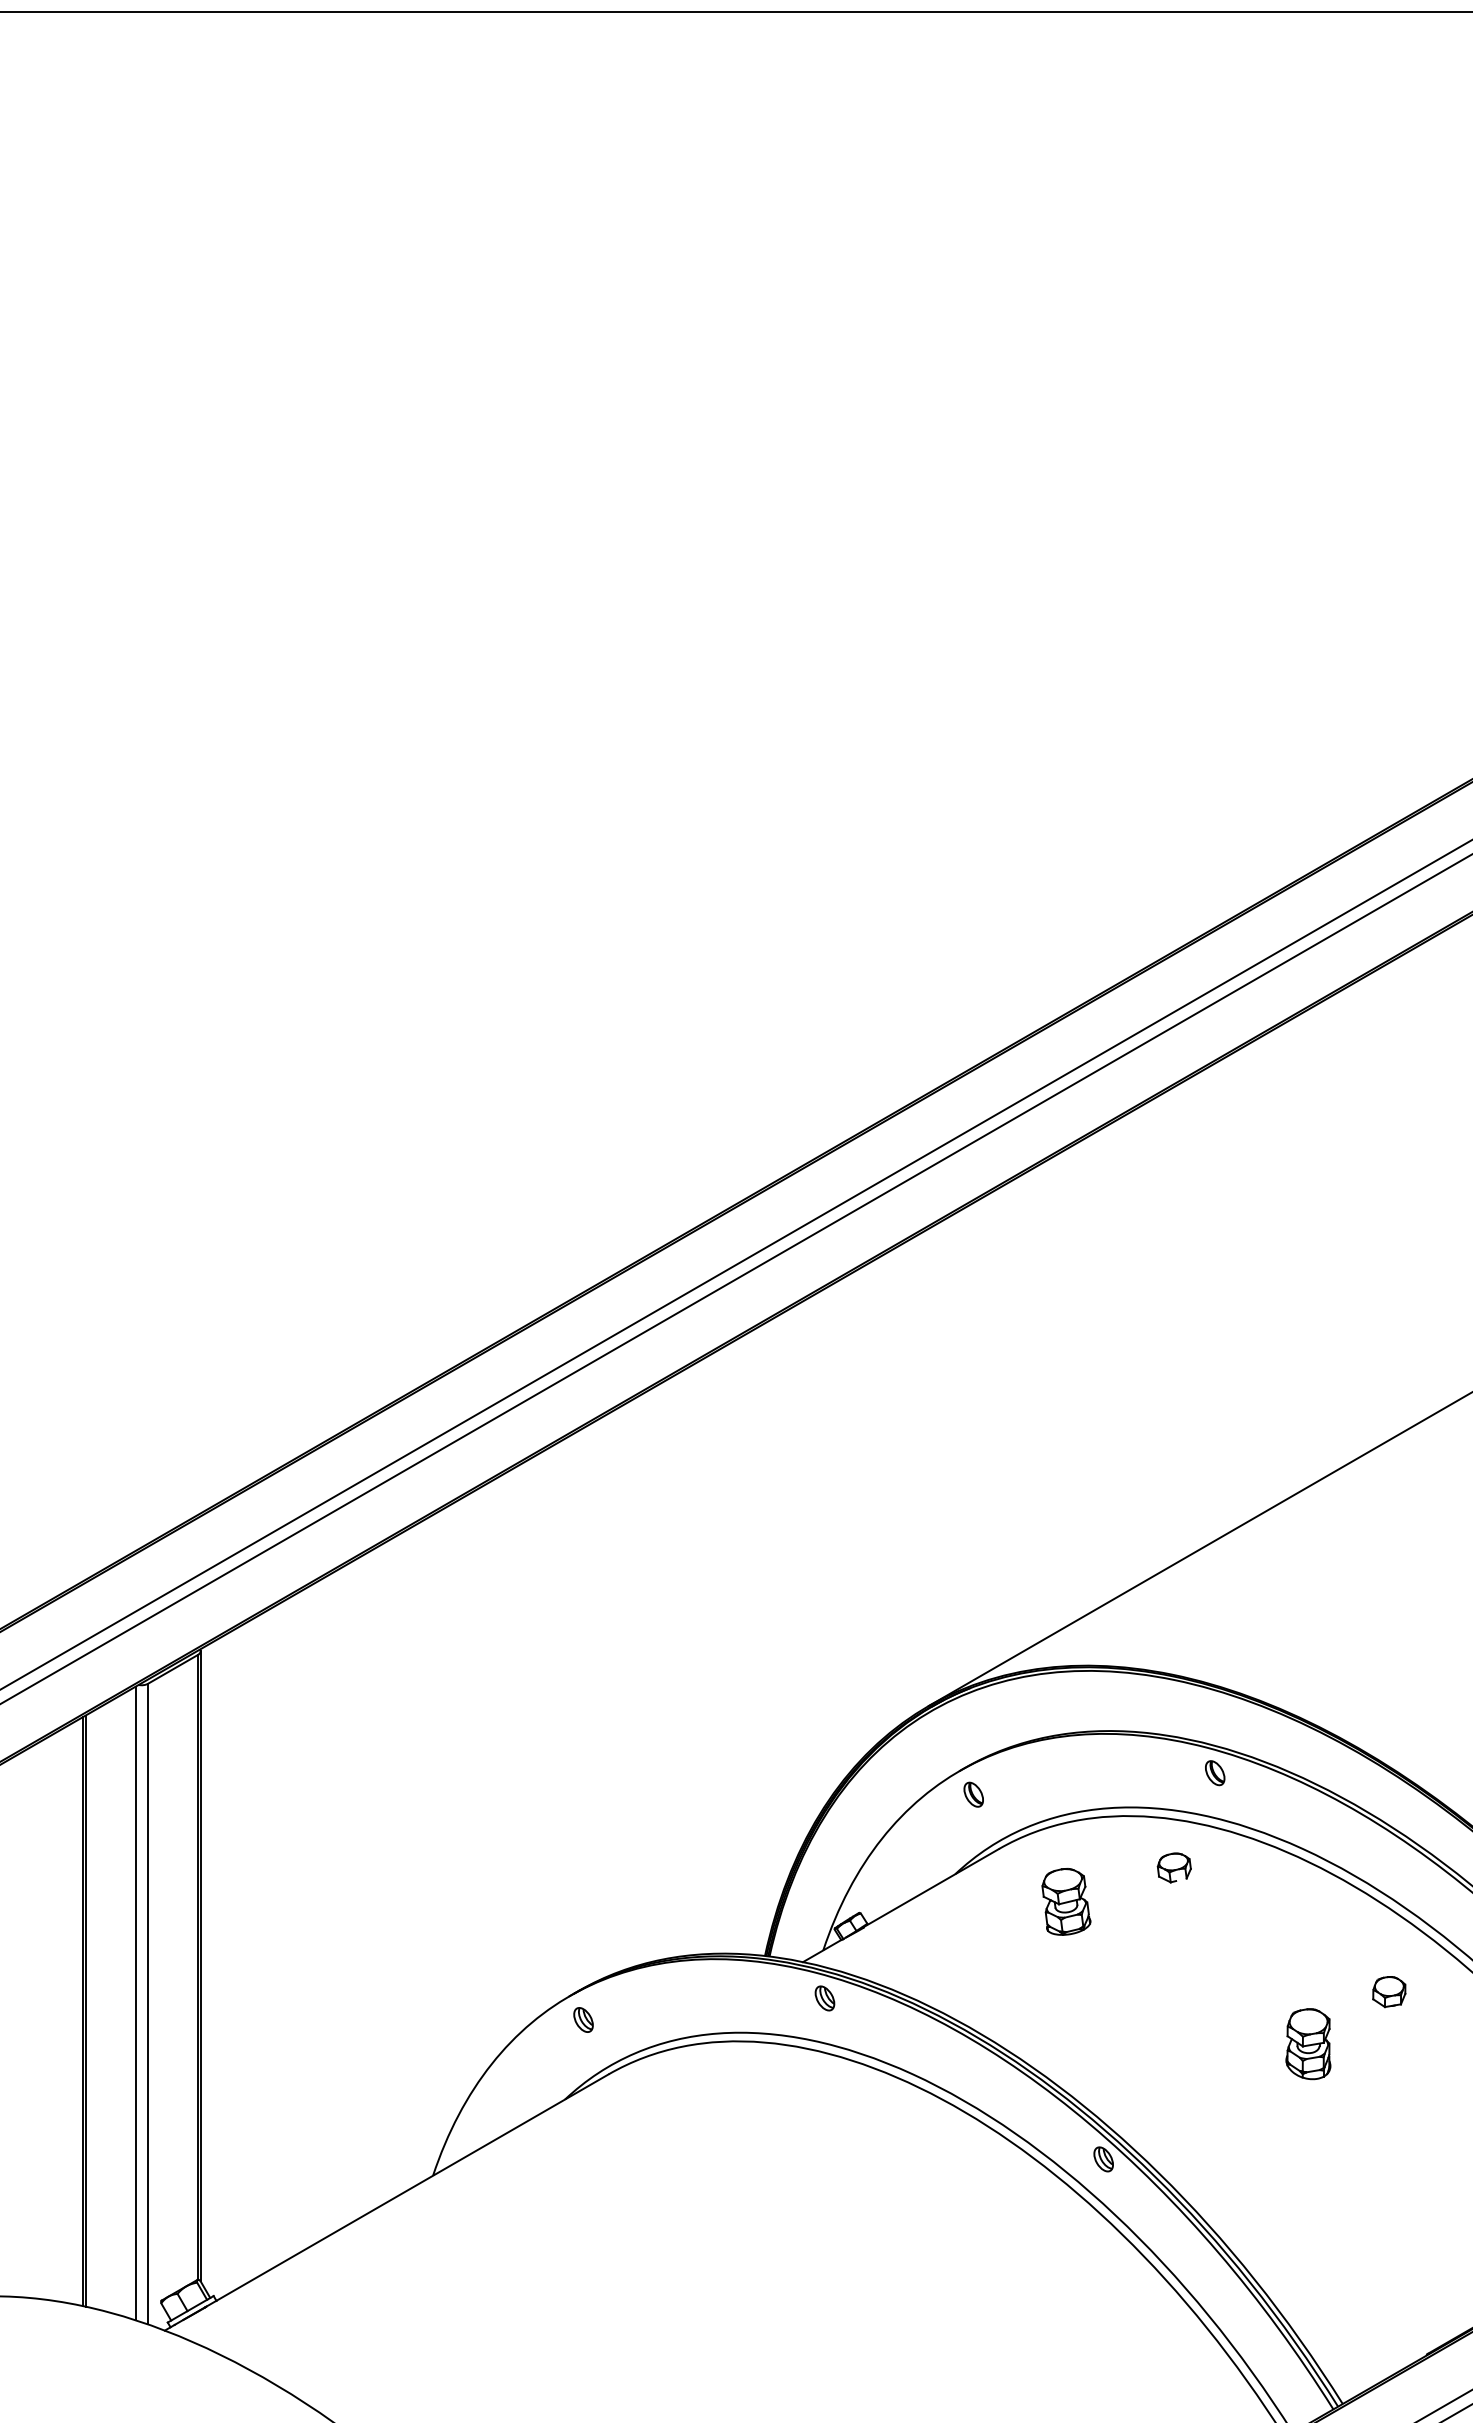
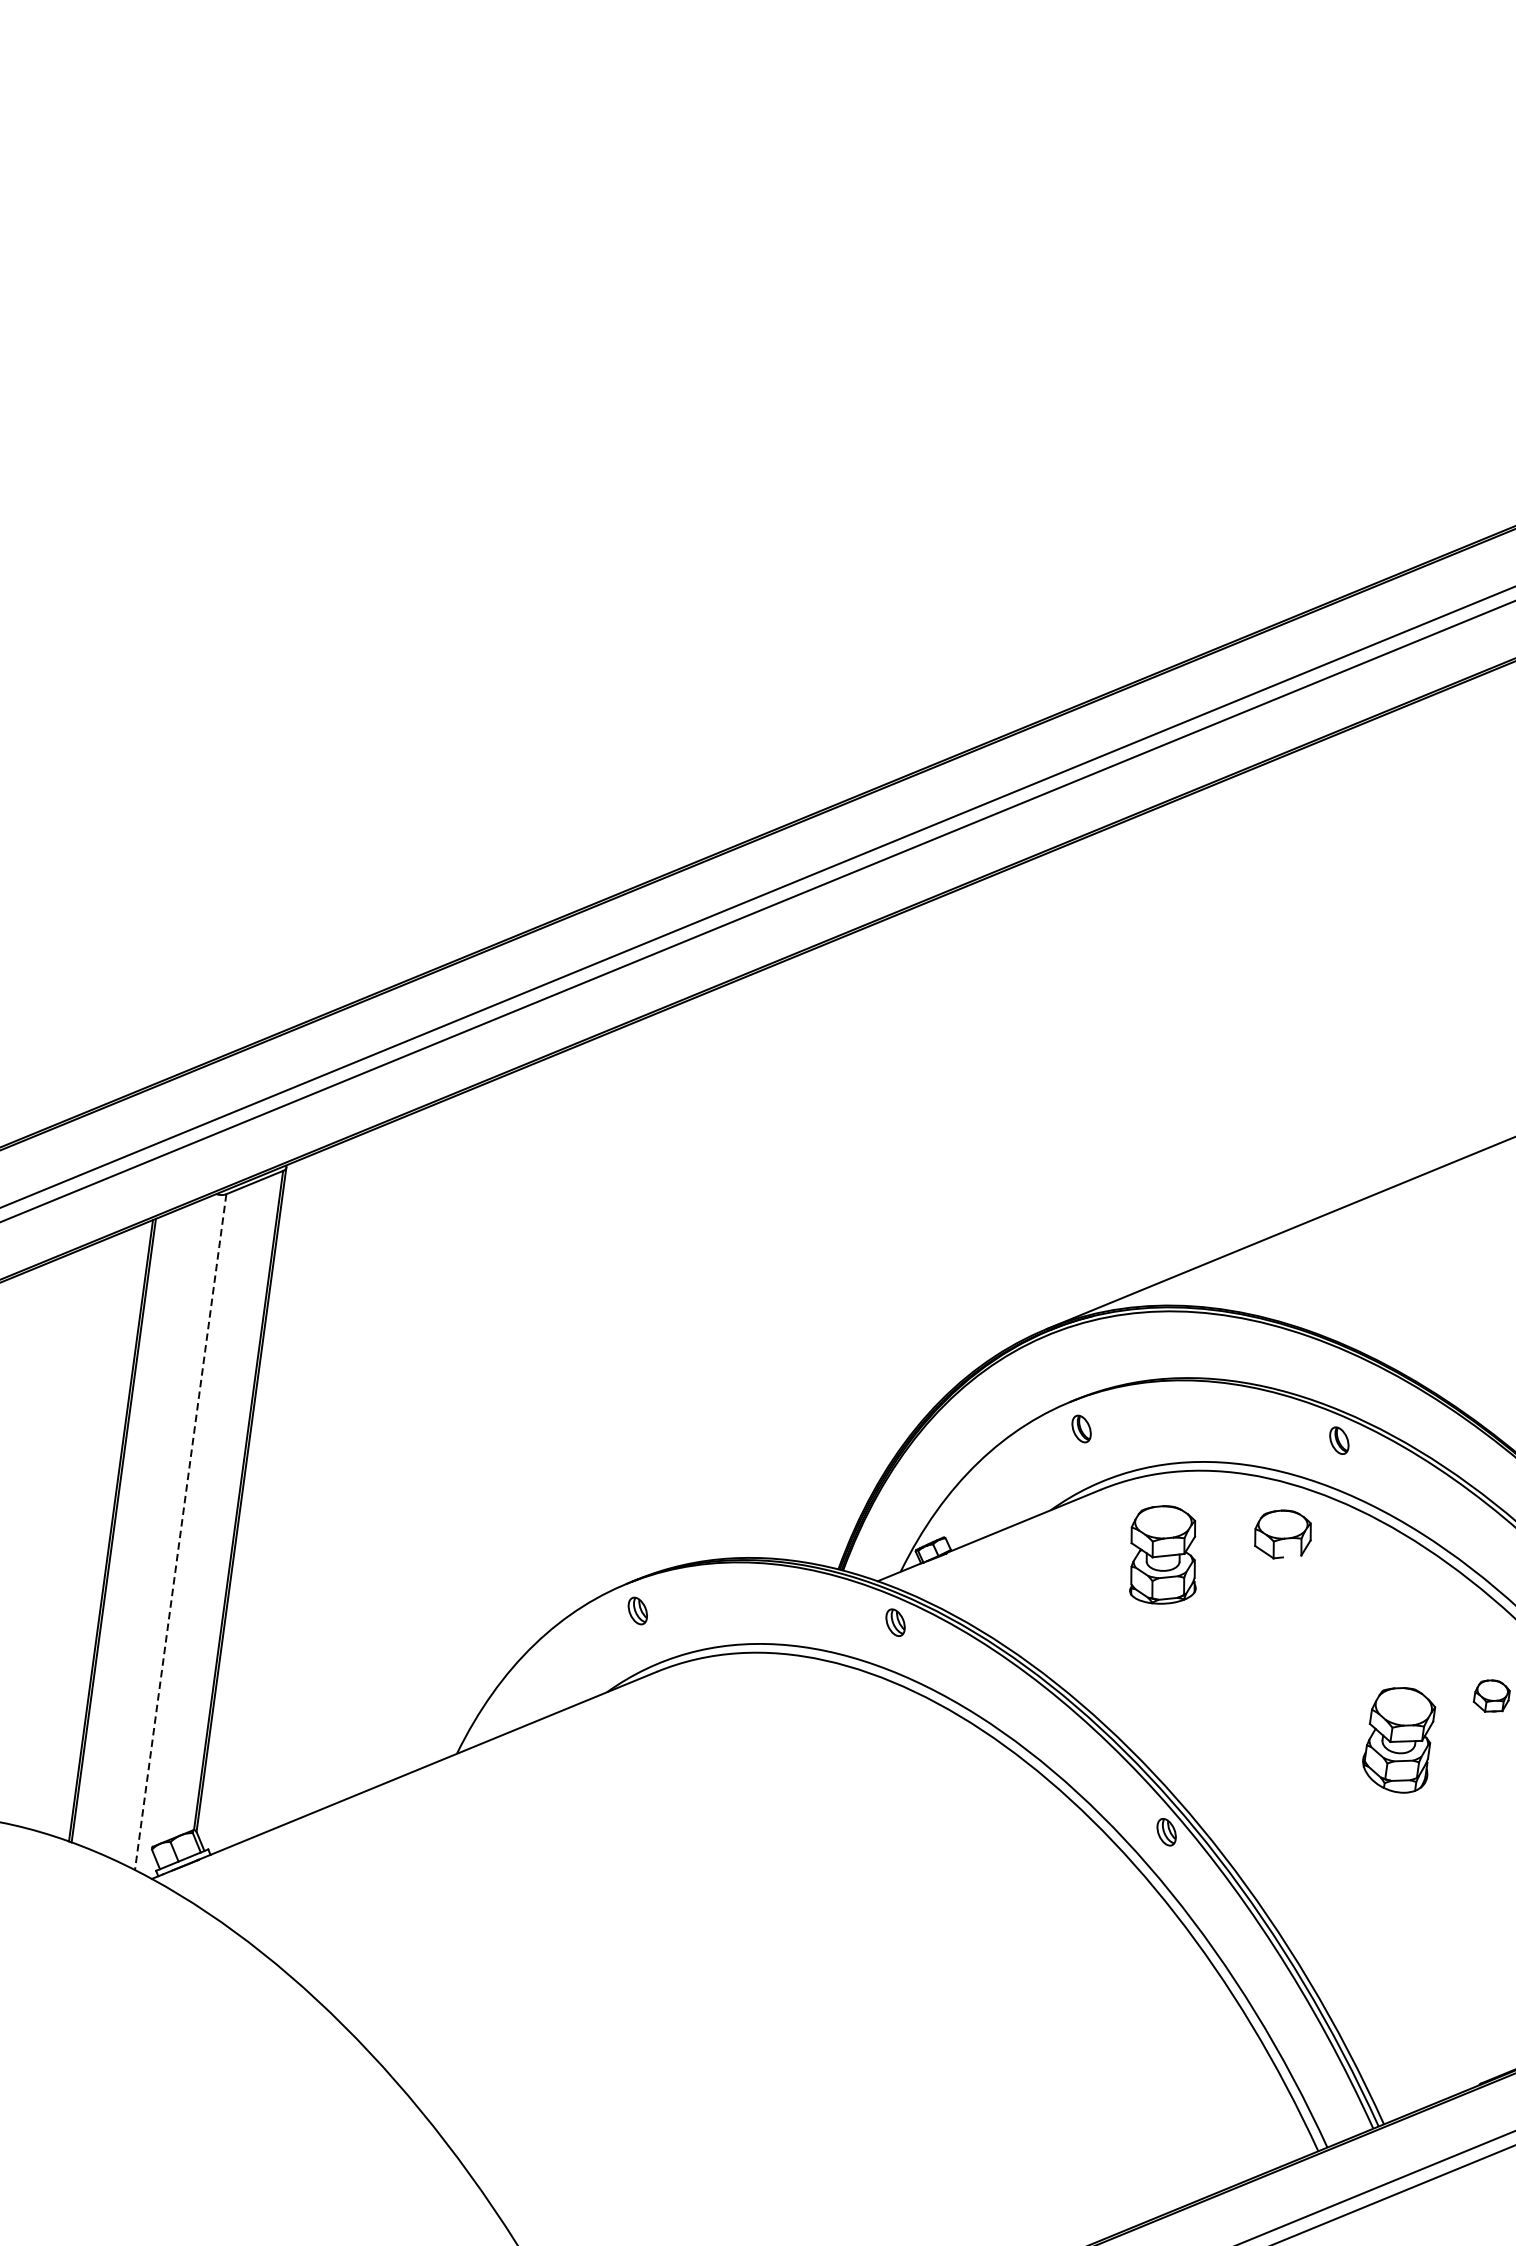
part: (1173, 1867) -> (1281, 1534), size x1.6
part: (1066, 1901) -> (1164, 1554), size x1.4
line: (135, 2003) -> (167, 1529), removed
line: (148, 2004) -> (181, 1532), solid -> dashed
part: (1308, 2044) -> (1399, 1740), size x1.4

